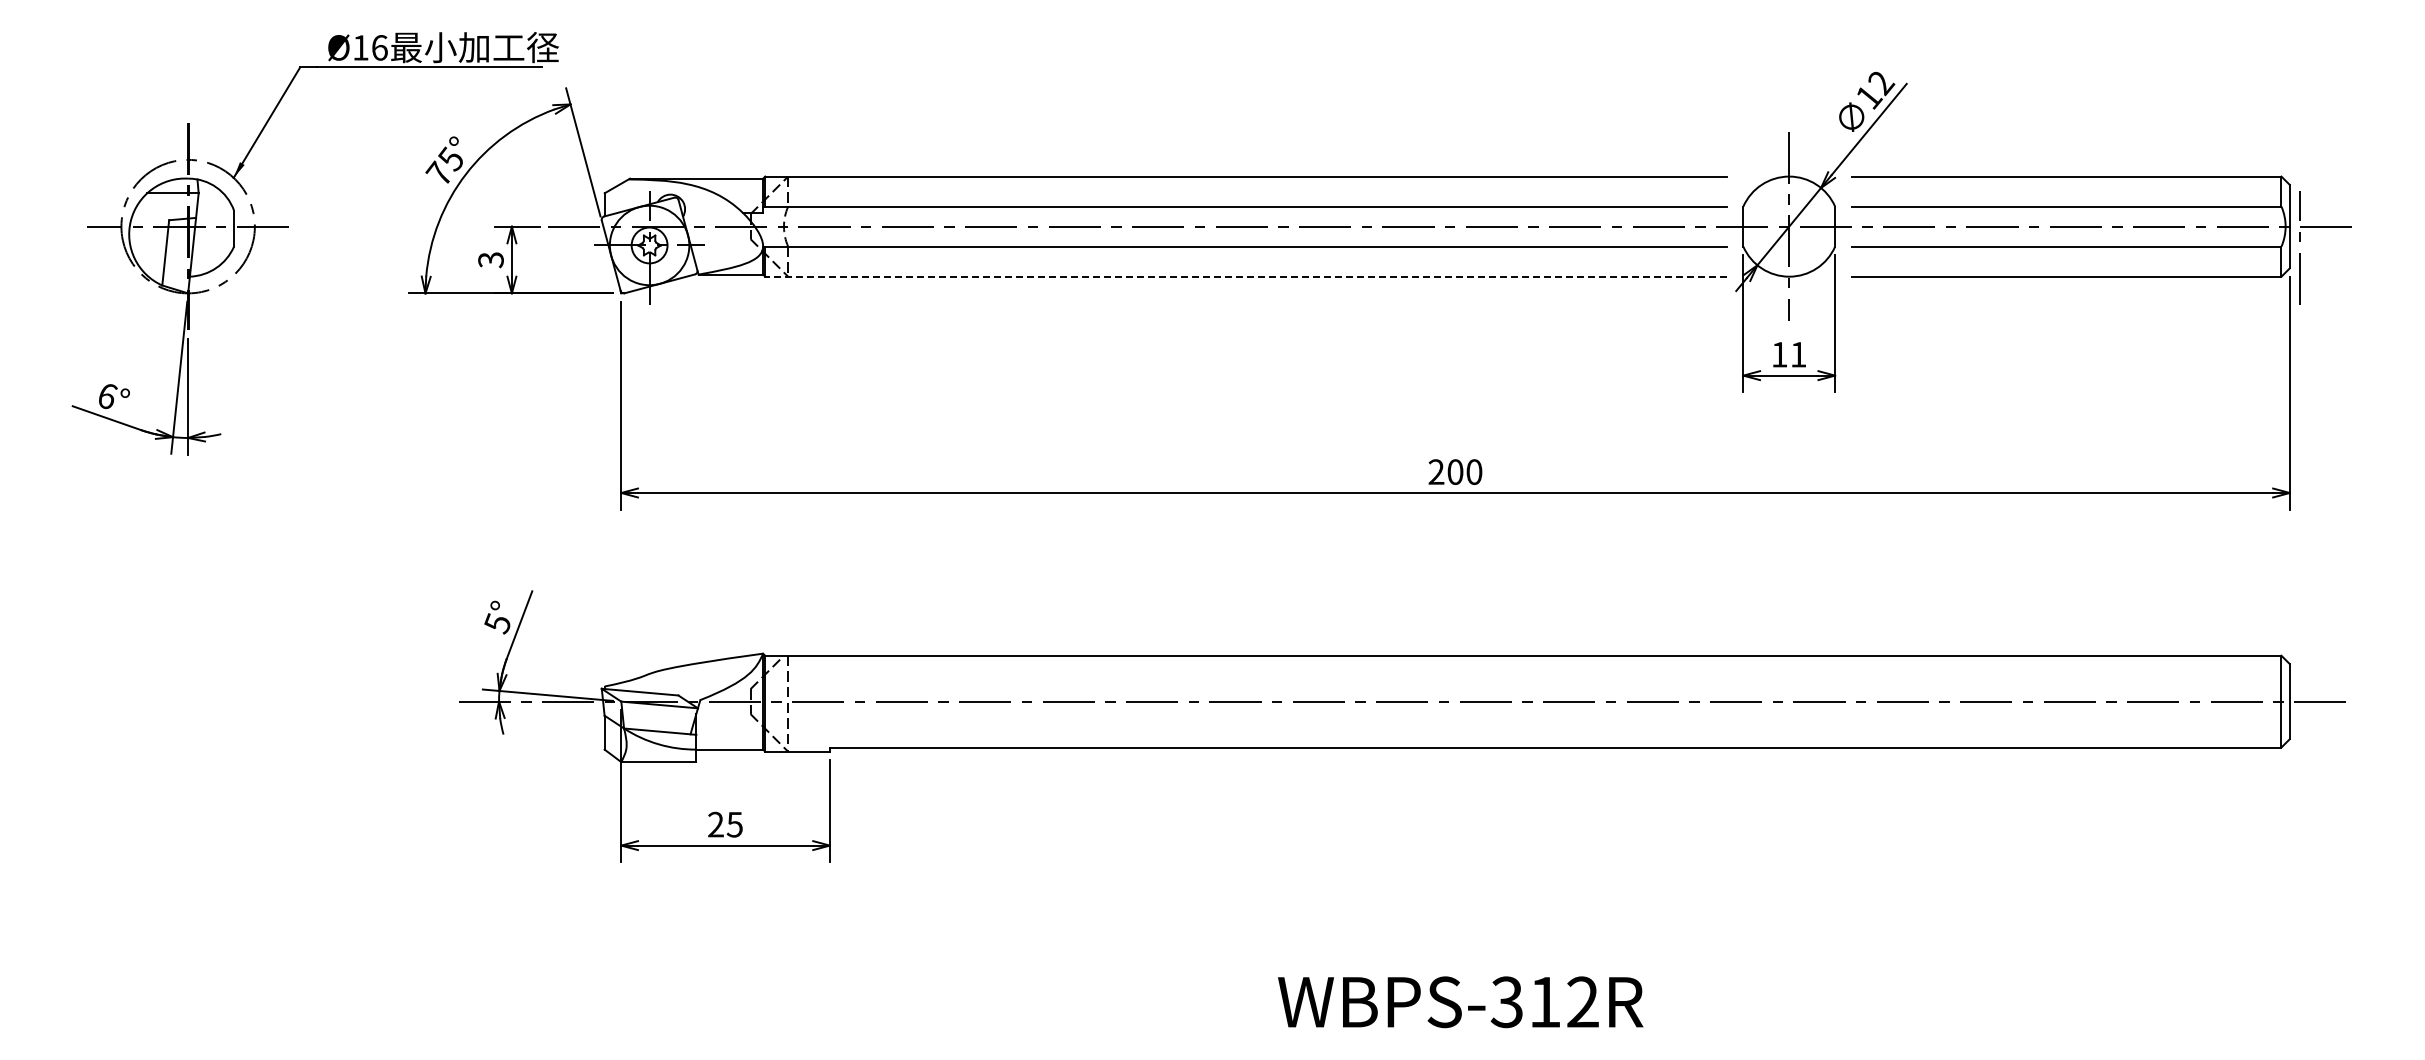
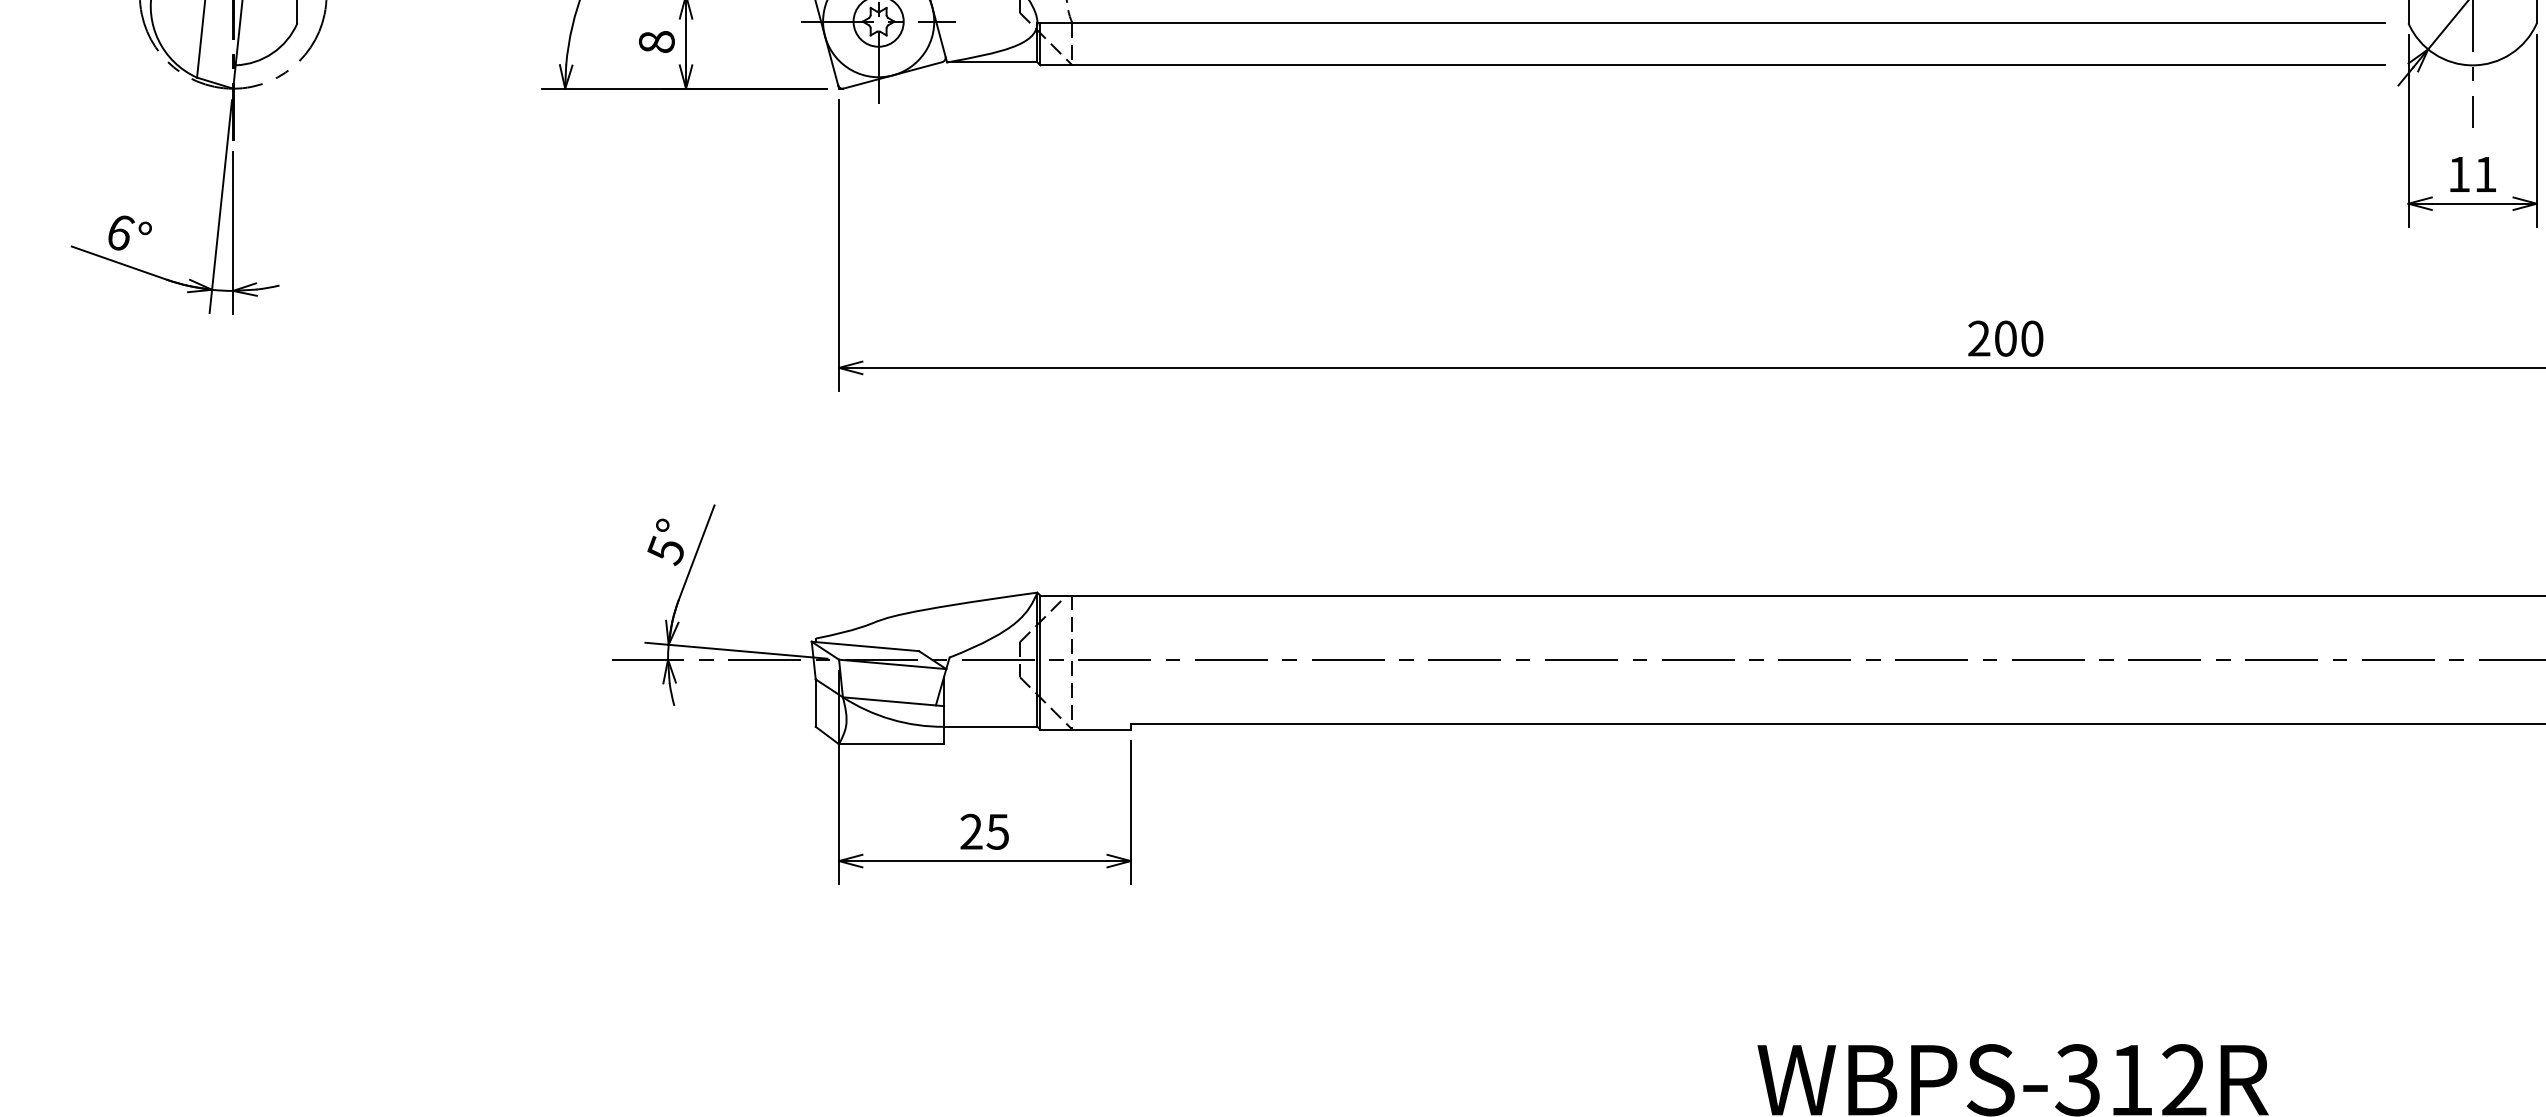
text: (490, 260) -> (656, 42), 3 -> 8
line: (1245, 276) -> (1712, 65), dashed -> solid

